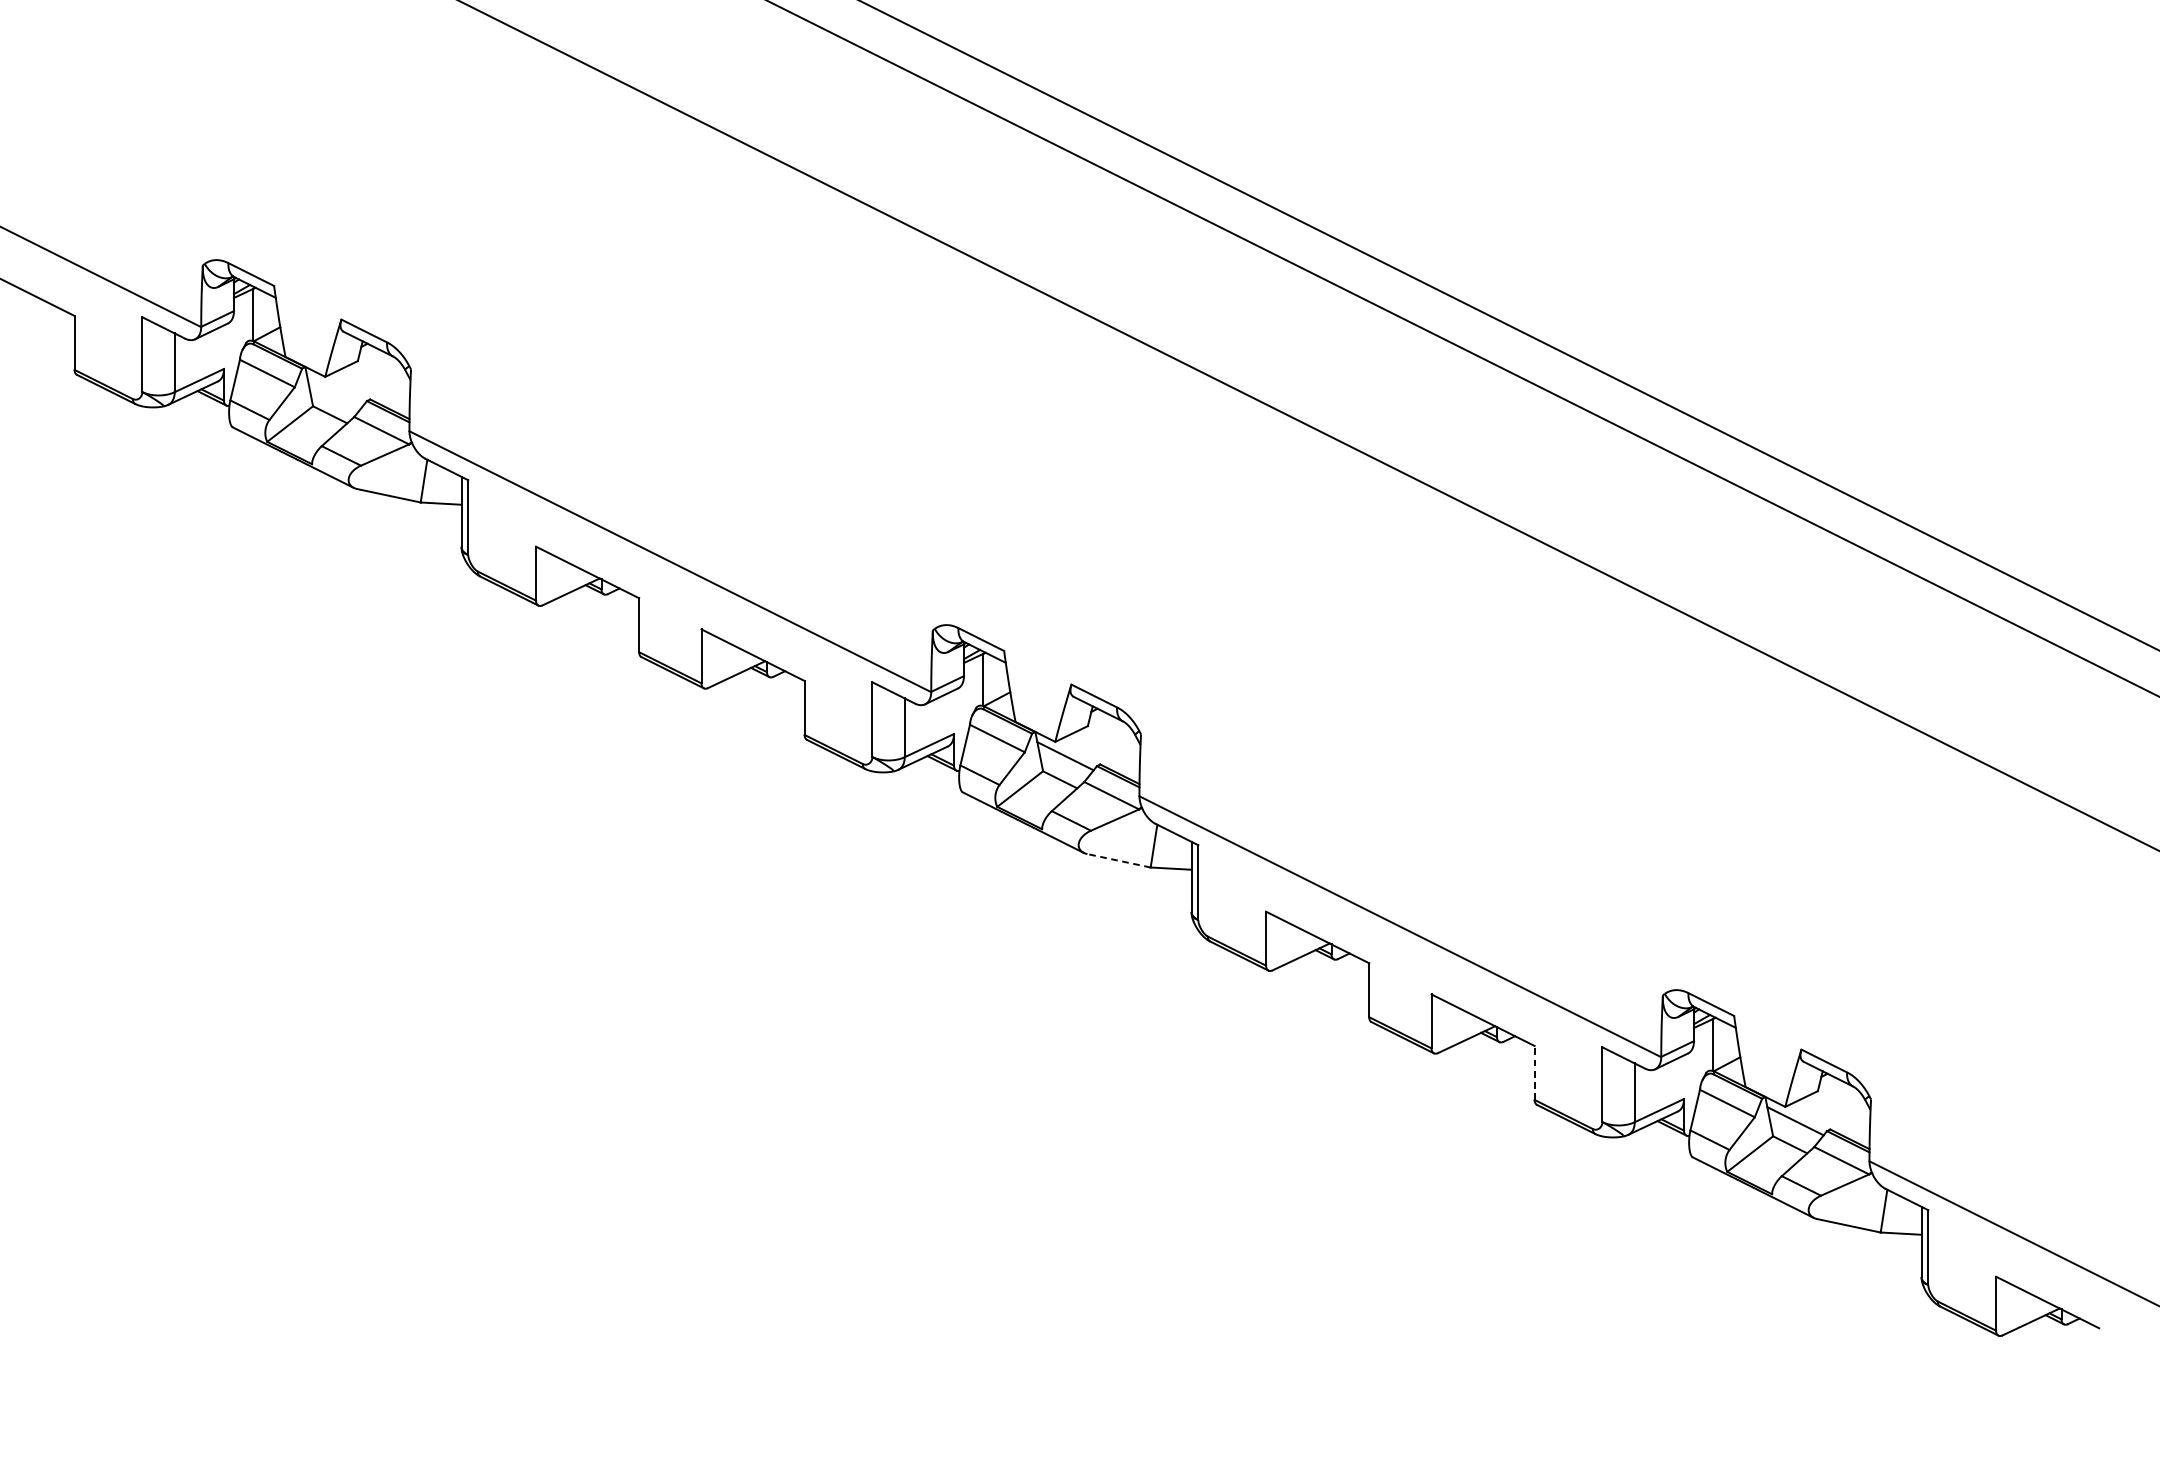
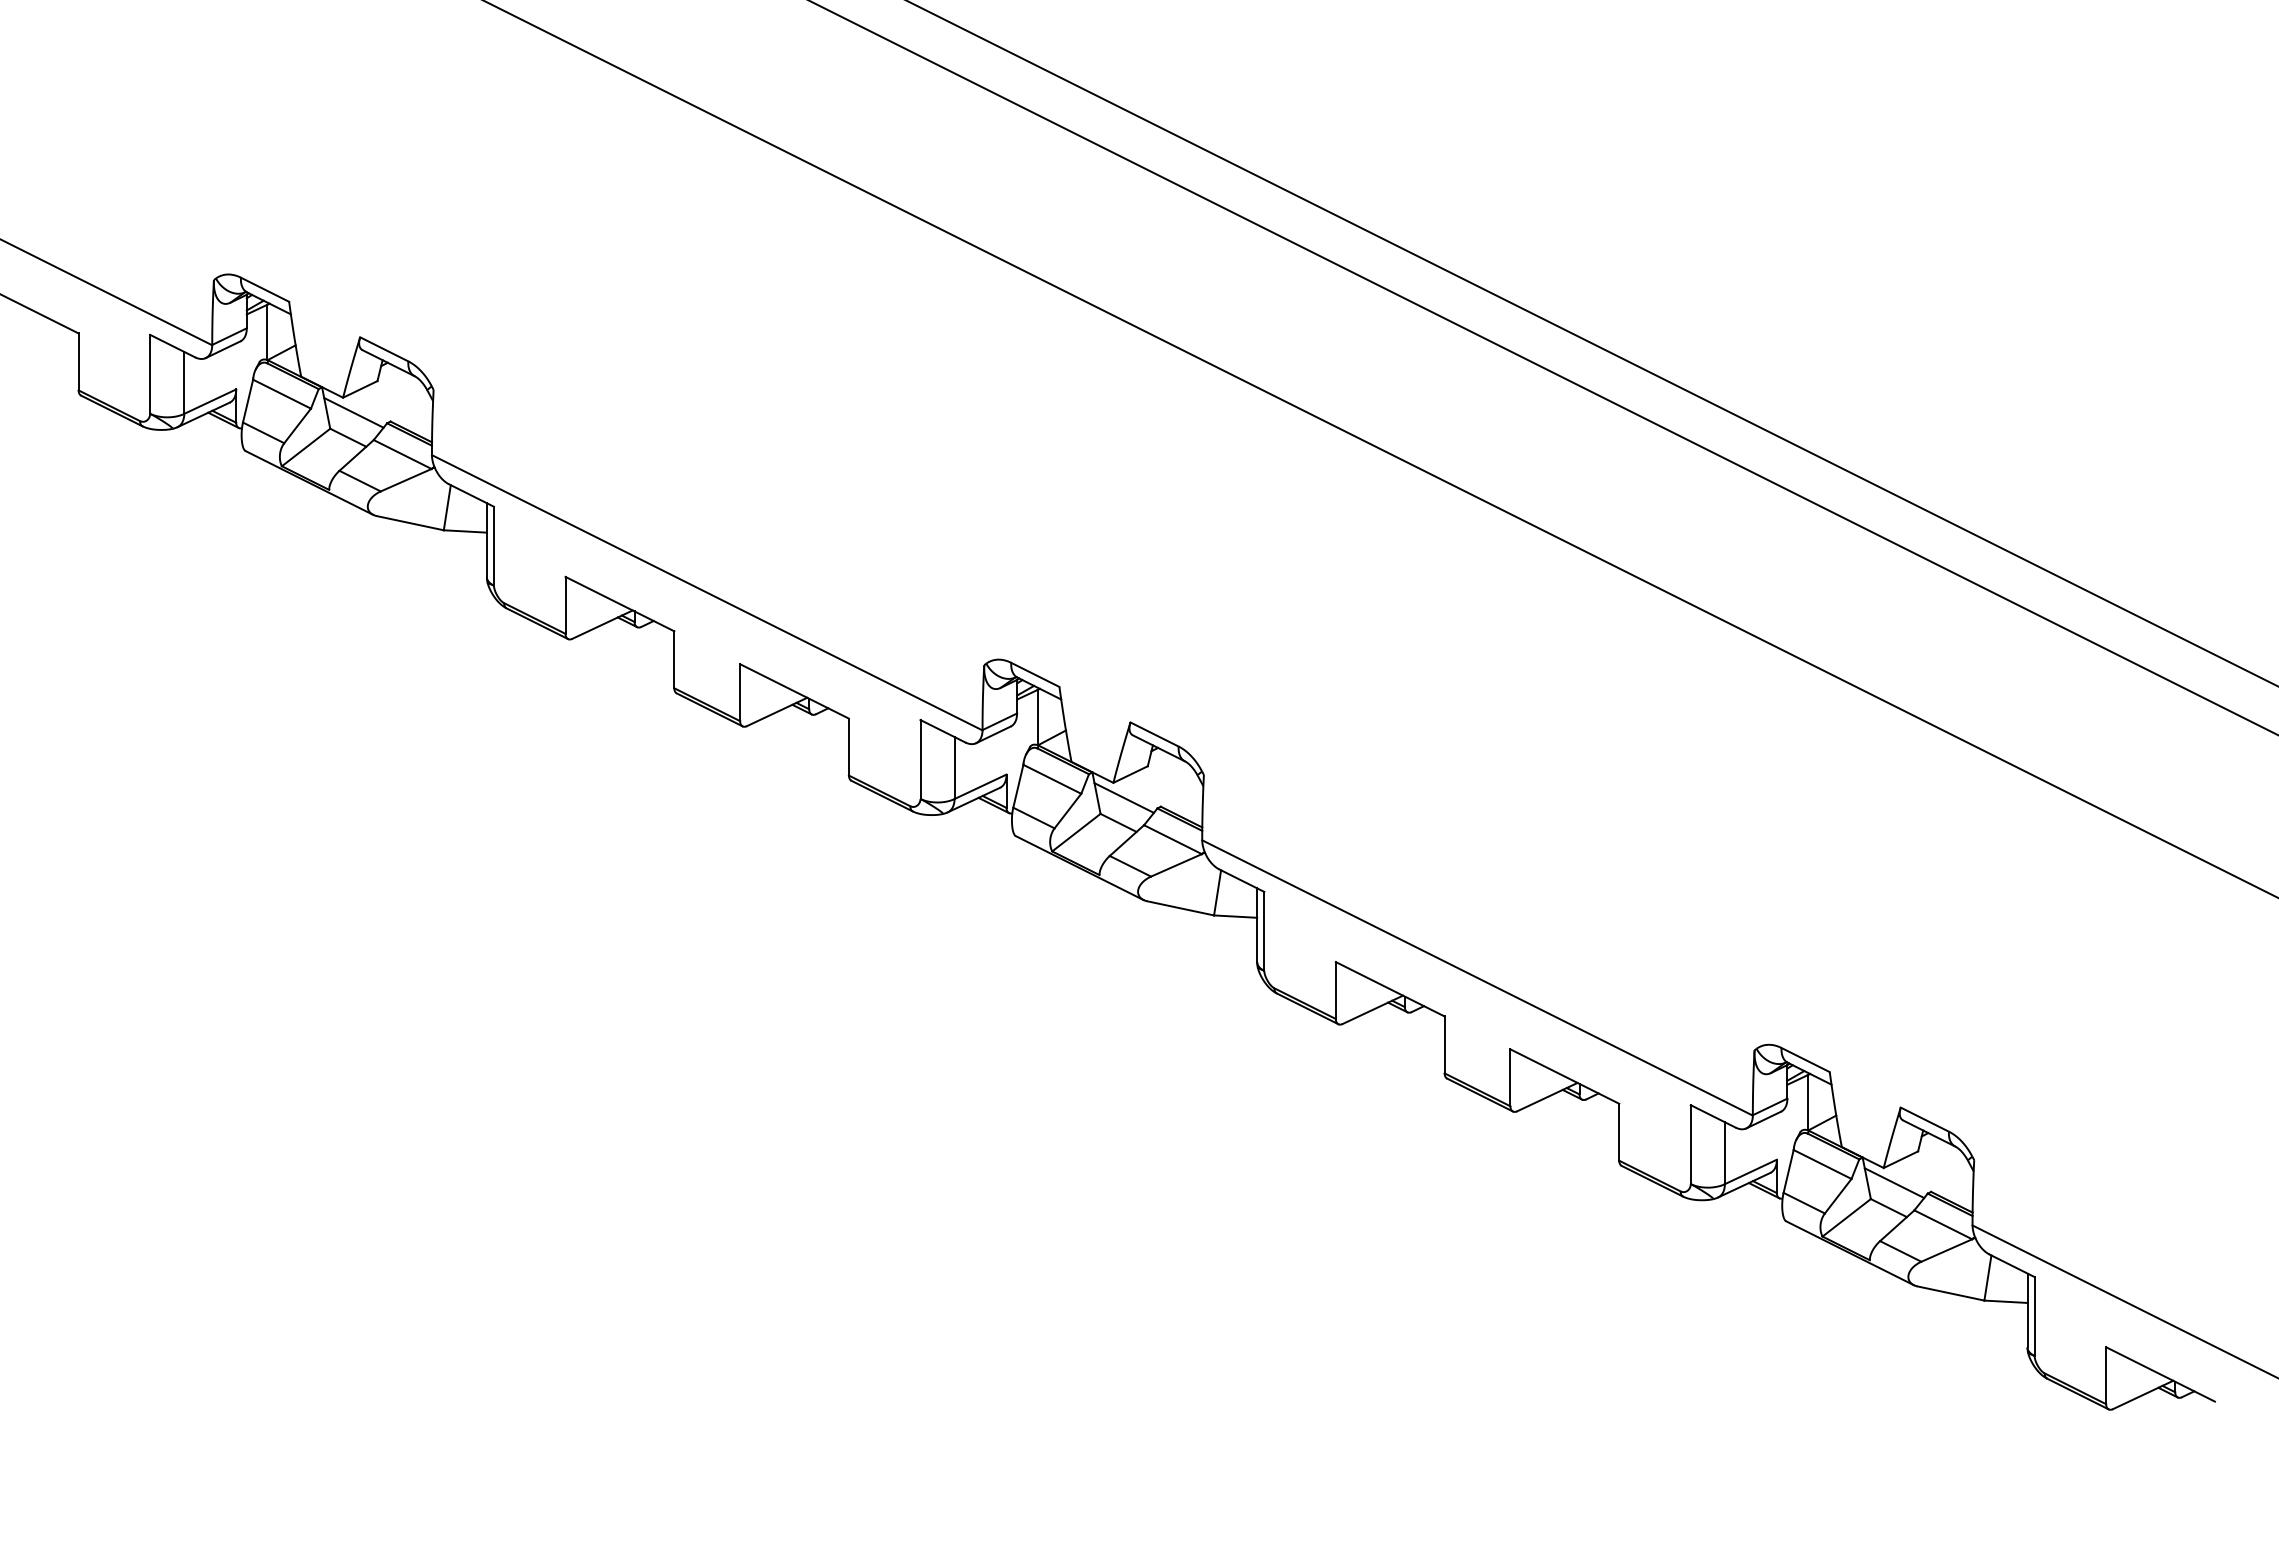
line: (335, 390) -> (353, 412), added
line: (1118, 860) -> (1180, 908), dashed -> solid
line: (1534, 1072) -> (1619, 1131), dashed -> solid

